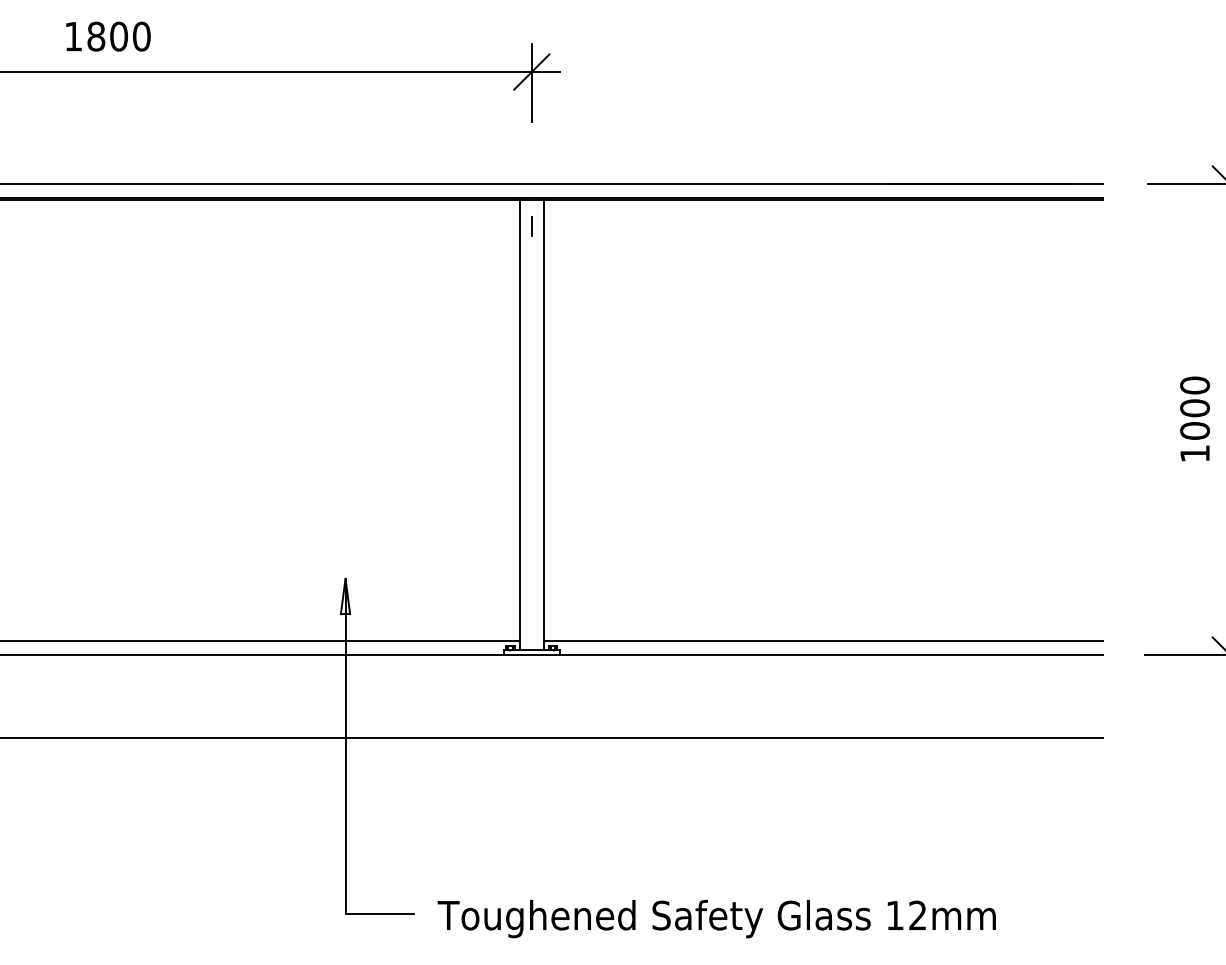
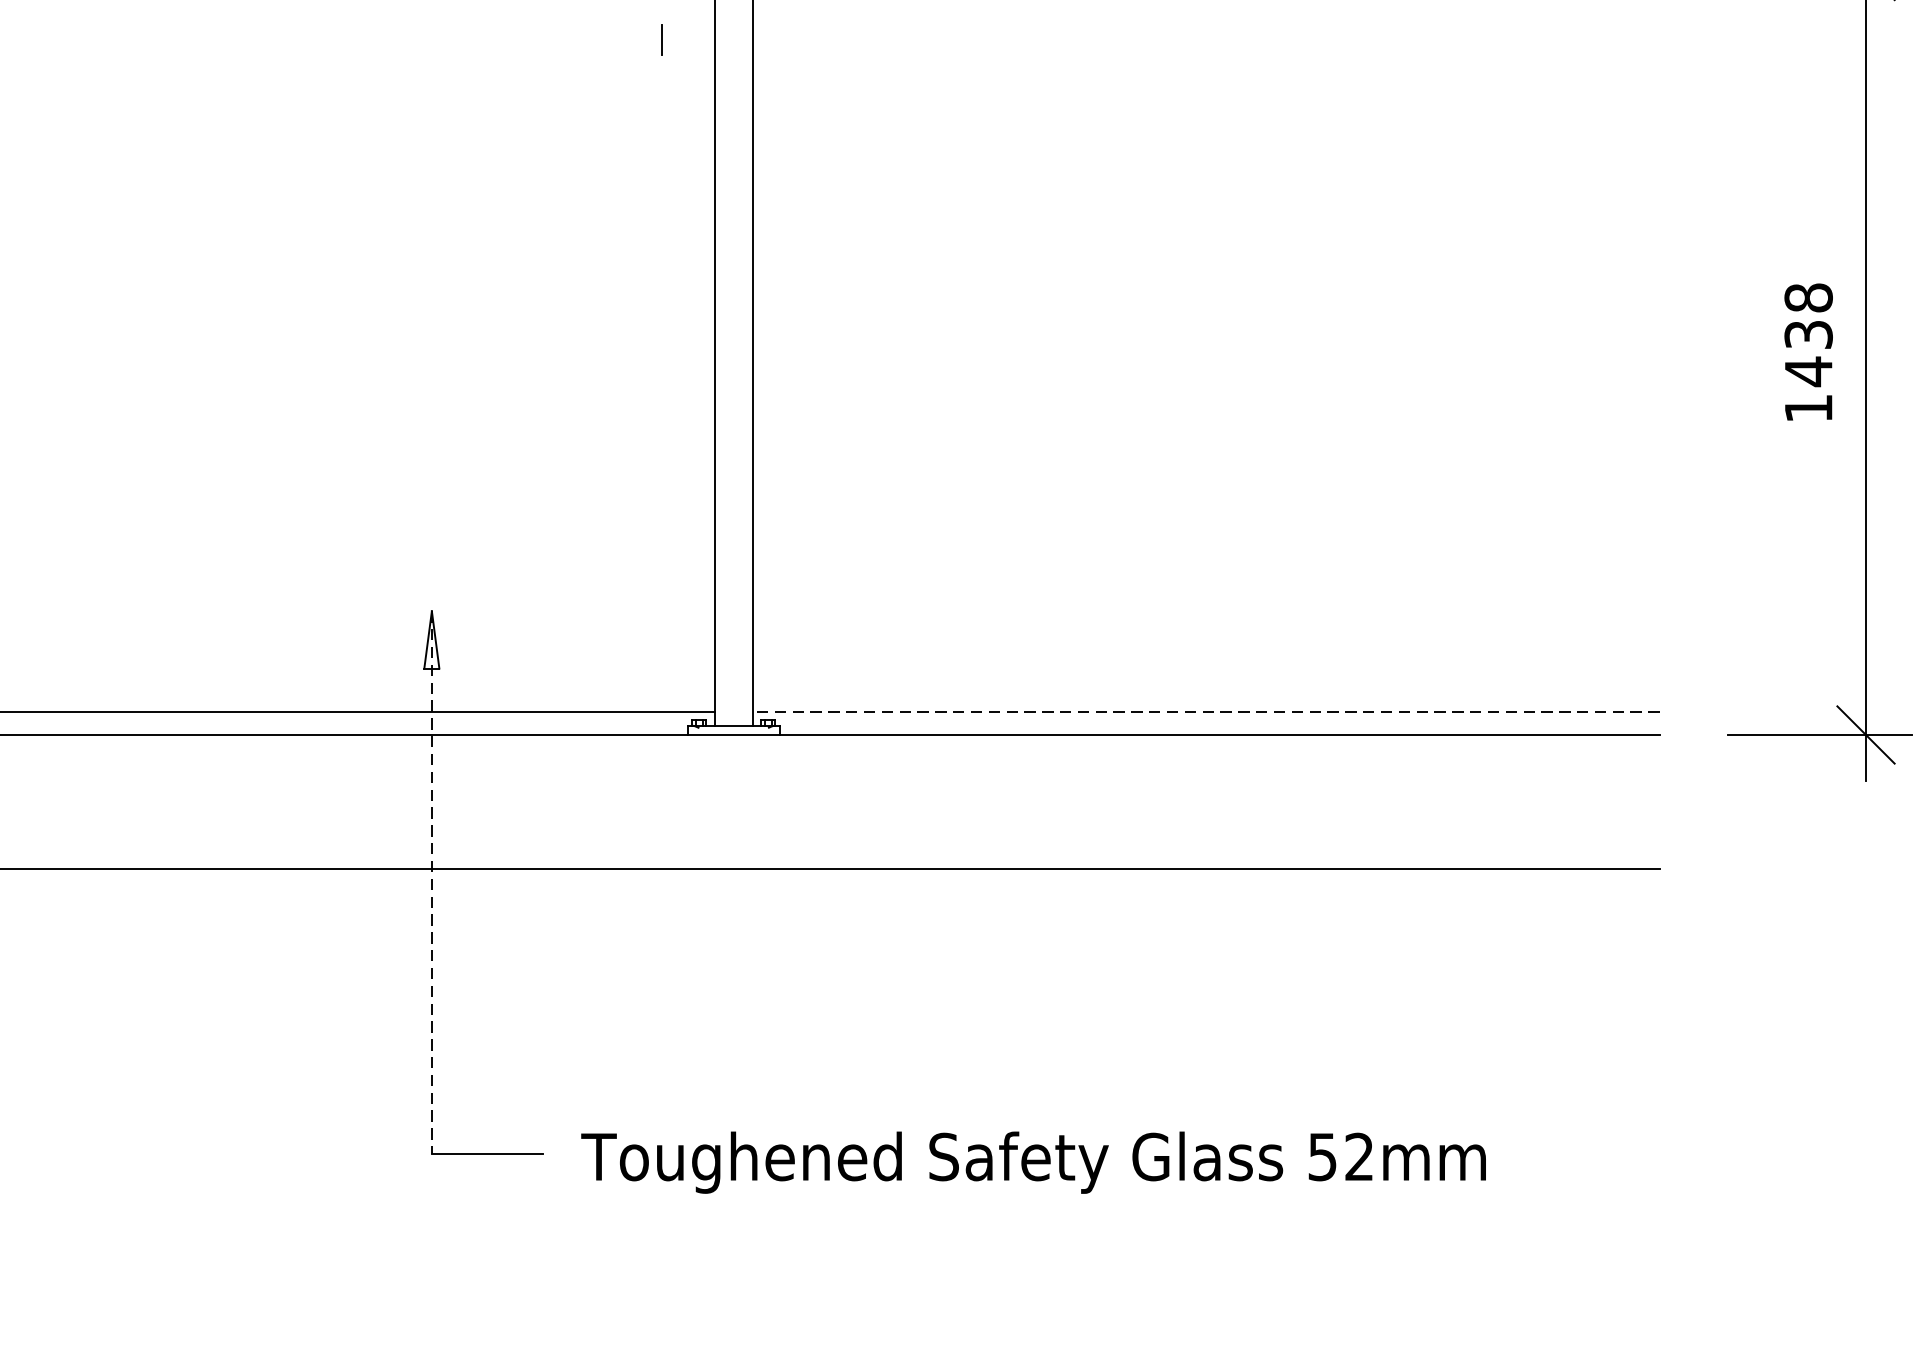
line: (531, 226) -> (661, 40), moved
text: (1194, 408) -> (1807, 335), 1000 -> 1438
line: (823, 641) -> (1206, 712), solid -> dashed
line: (345, 746) -> (431, 882), solid -> dashed
text: (894, 915) -> (1321, 1156), 12mm -> 52mm

